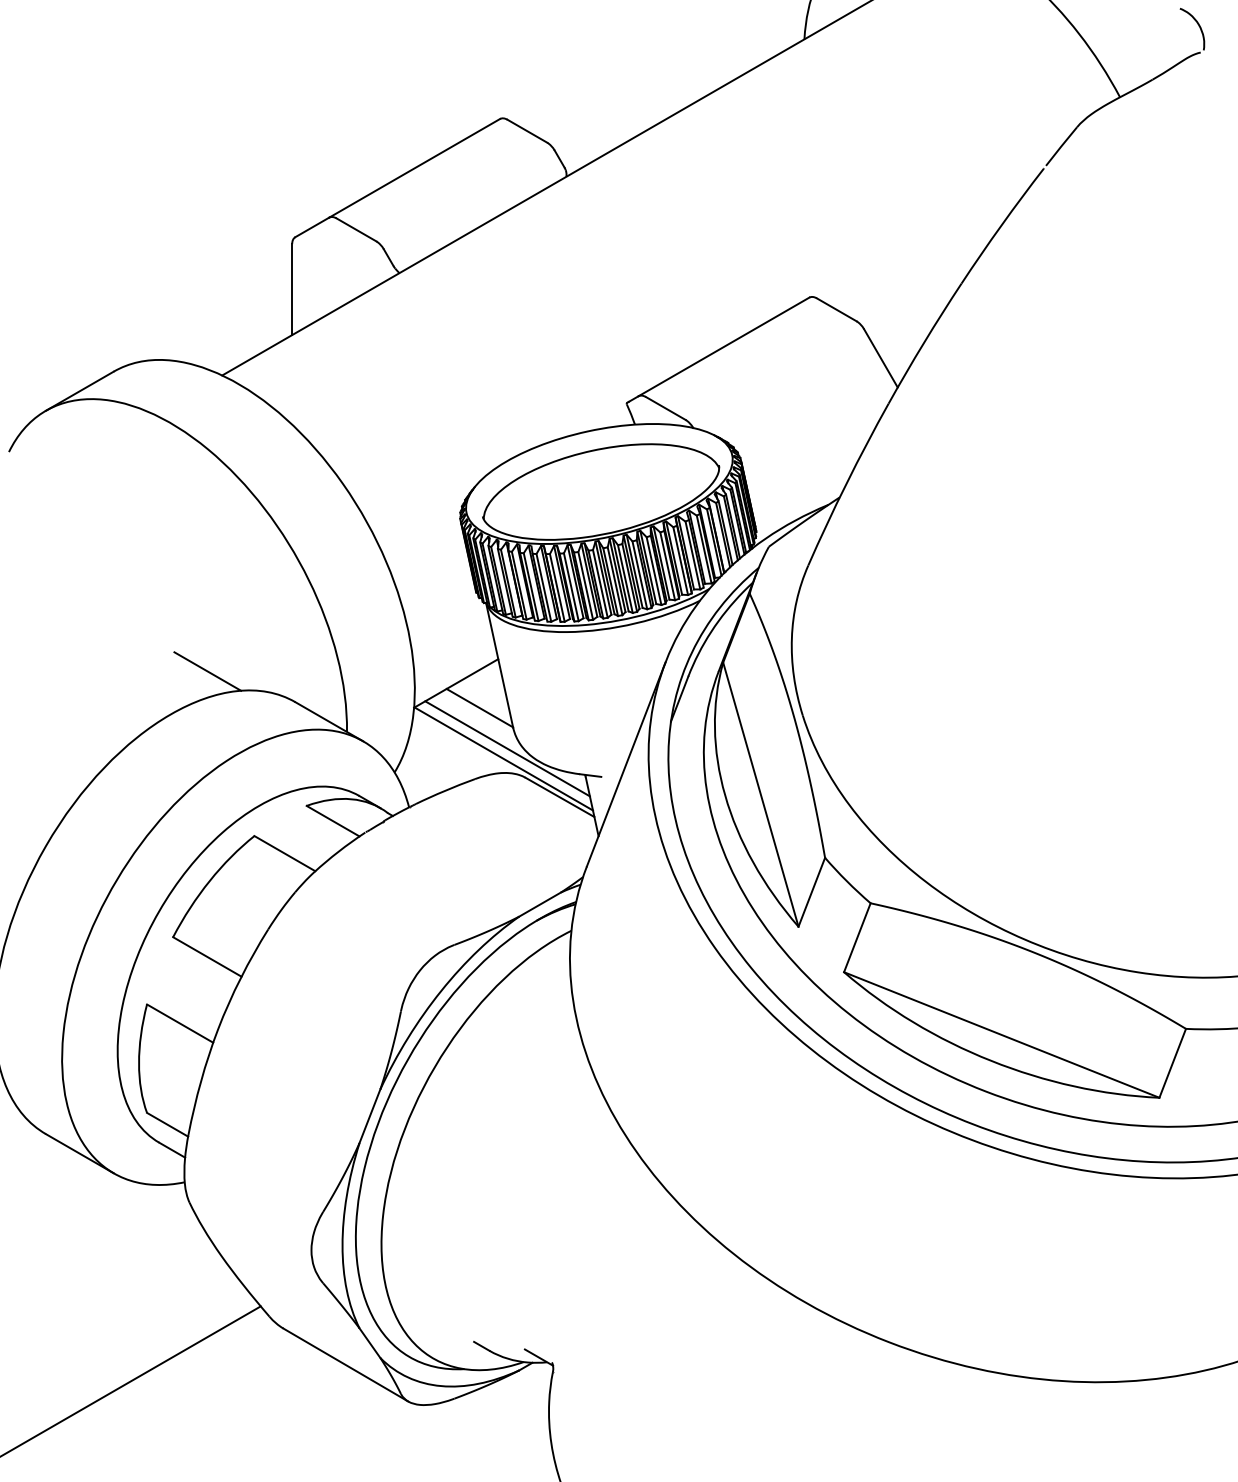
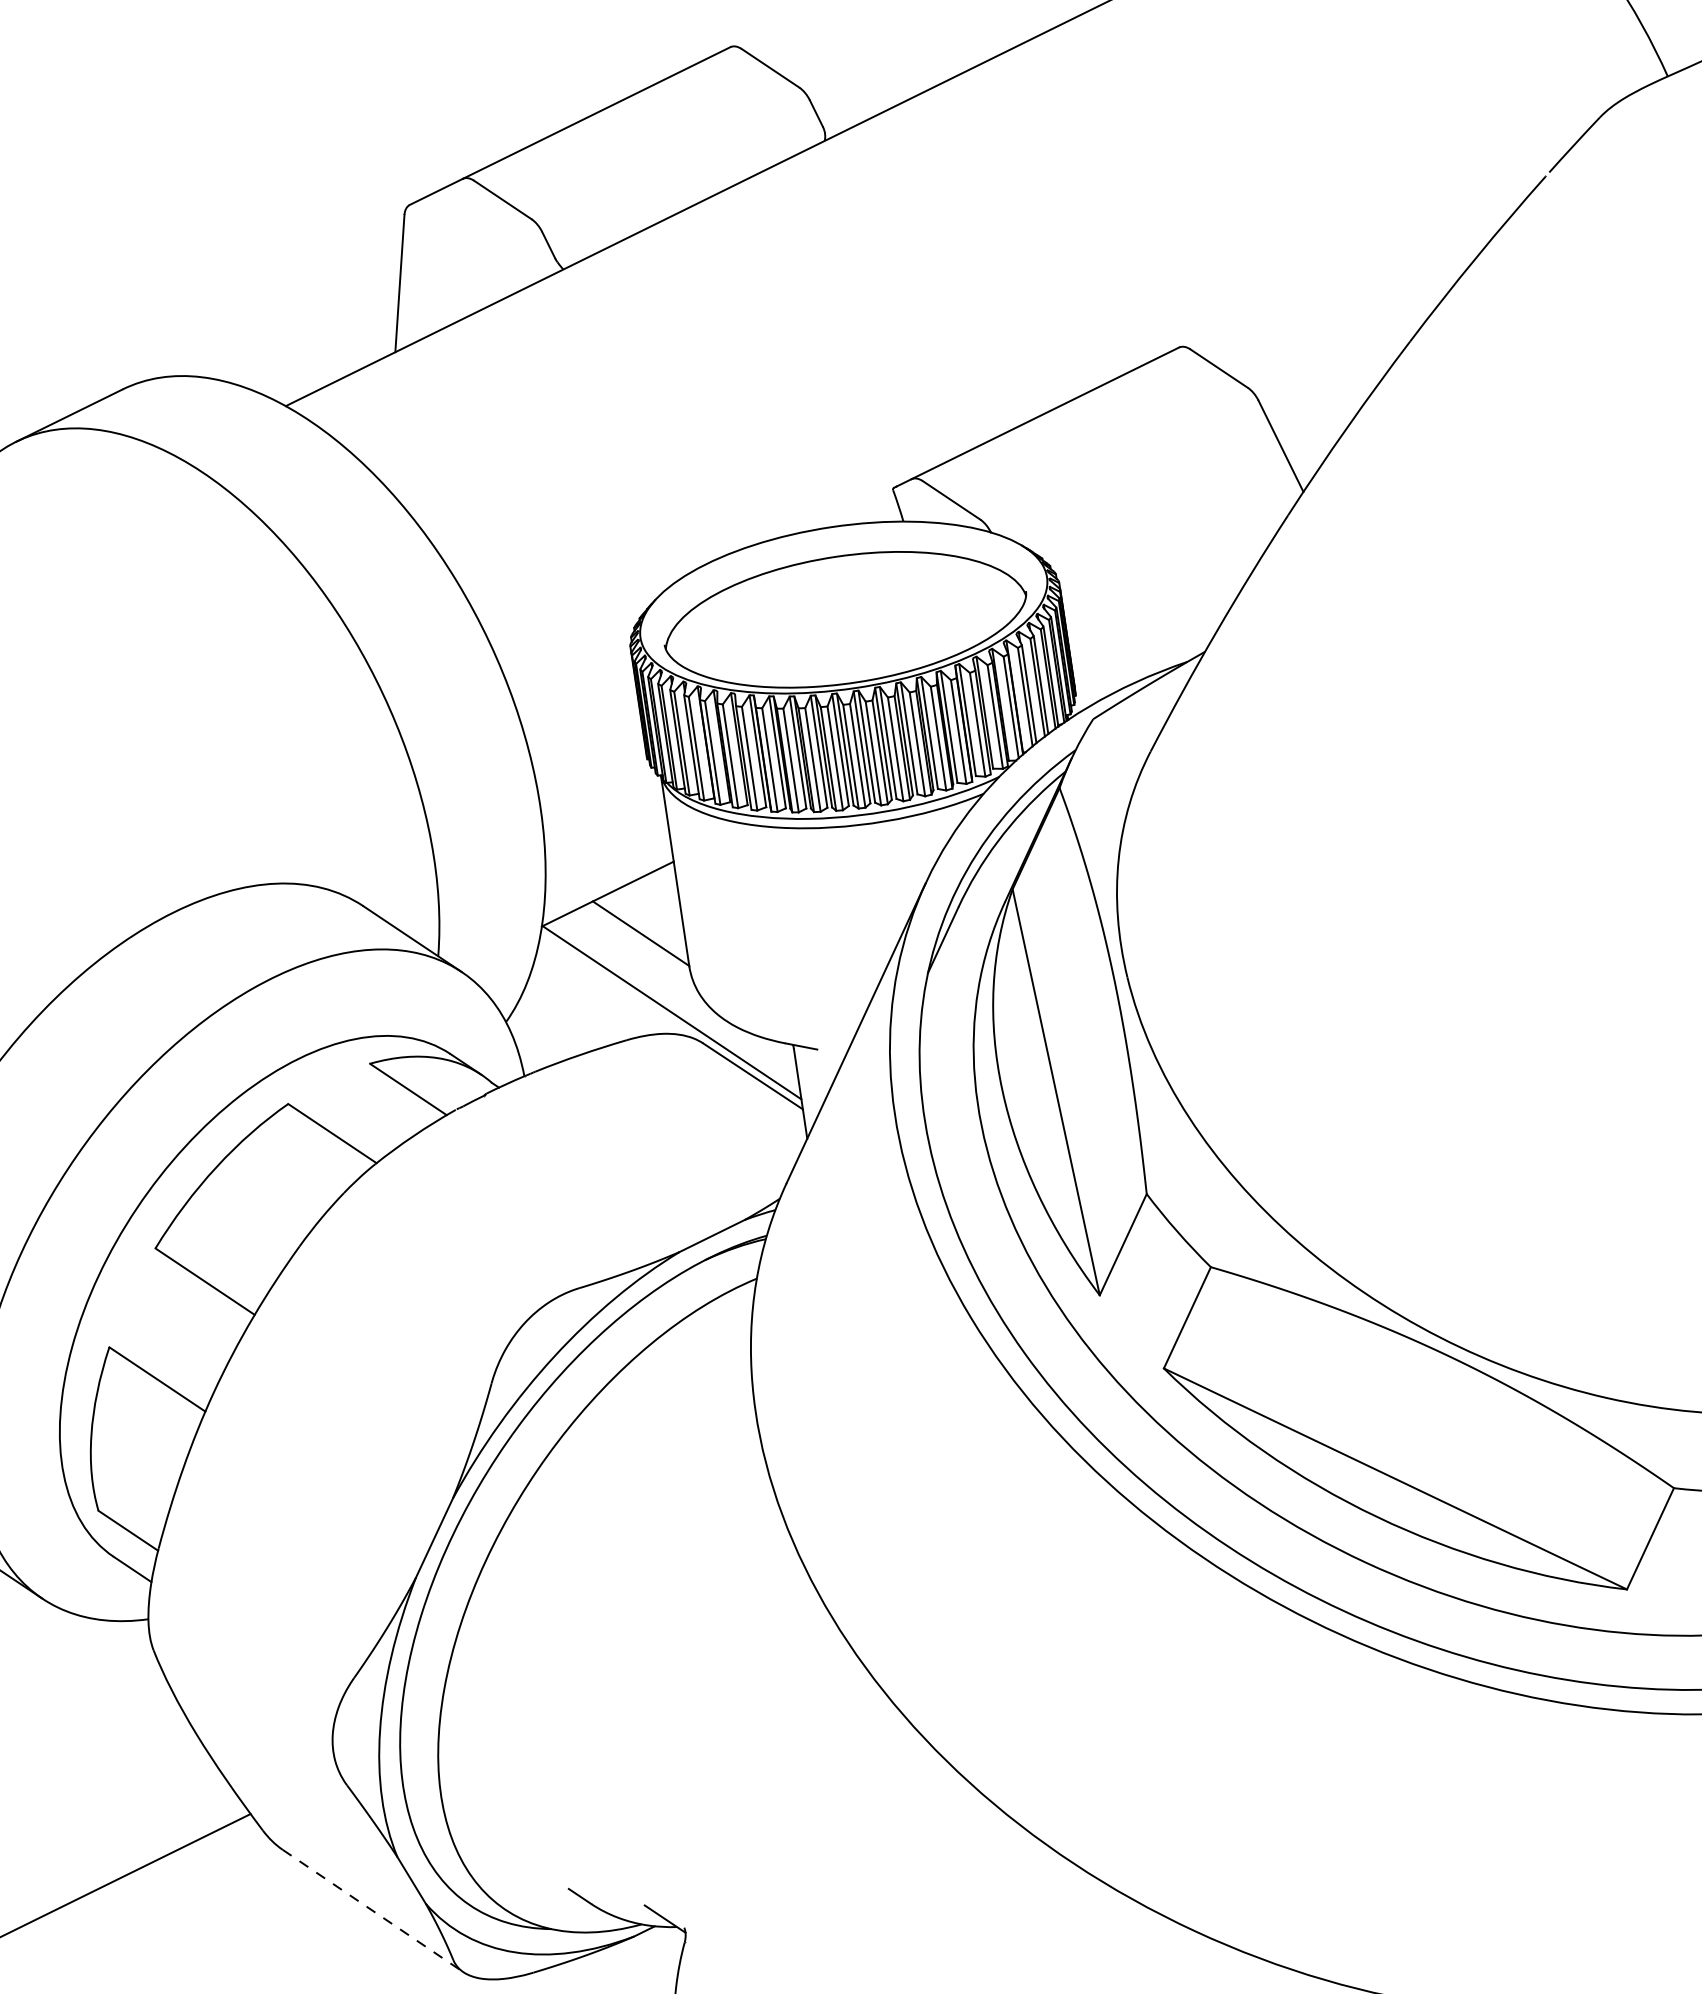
line: (207, 671) -> (233, 851), removed
line: (507, 748) -> (678, 997), removed
line: (346, 1365) -> (374, 1911), solid -> dashed

